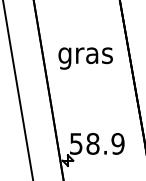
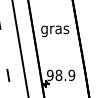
text: (76, 142) -> (50, 74), 58.9 -> 98.9

